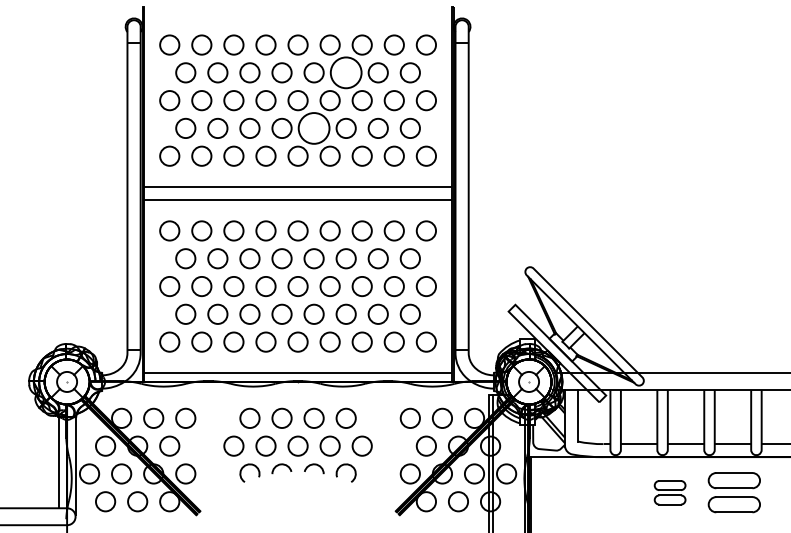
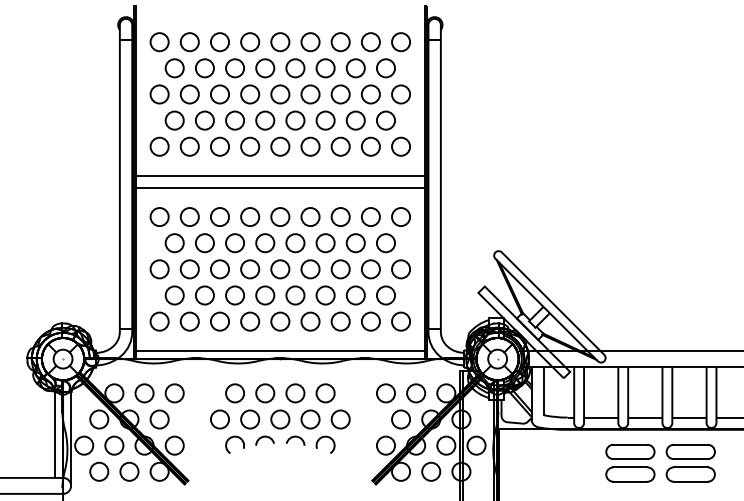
circle: (345, 72) -> (324, 68), size x0.62
circle: (313, 128) -> (294, 120), size x0.62
part: (669, 492) -> (629, 463), size x1.67

